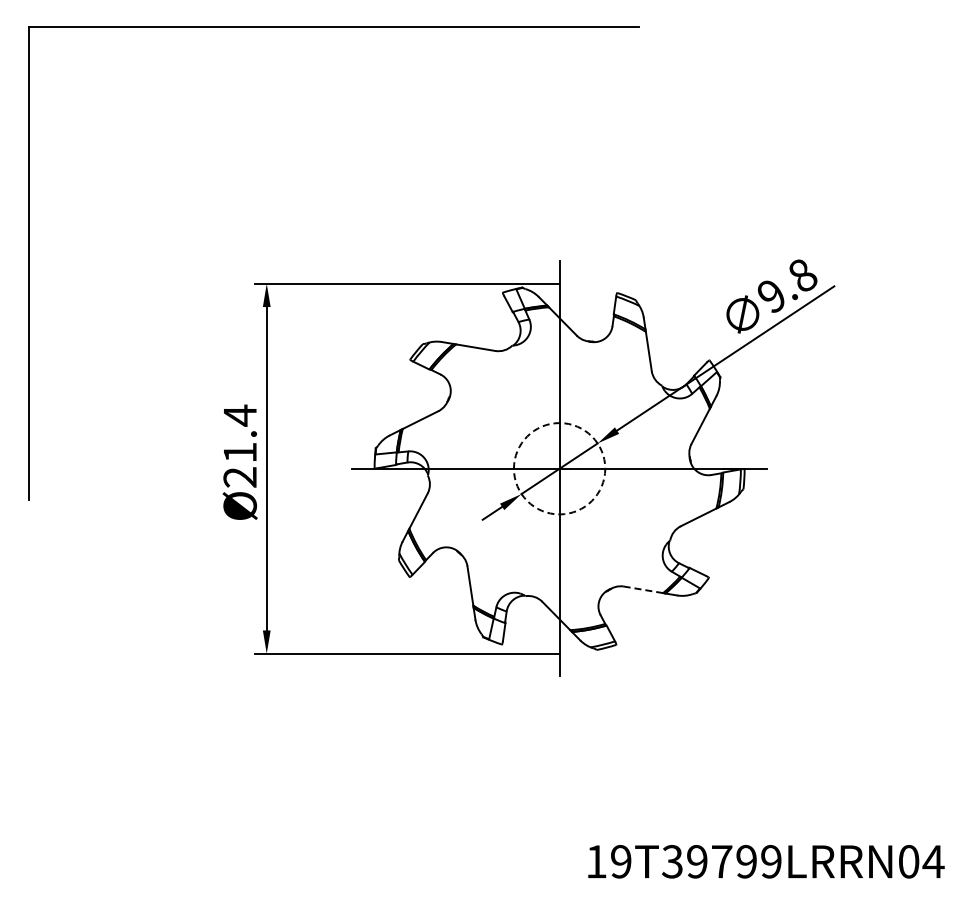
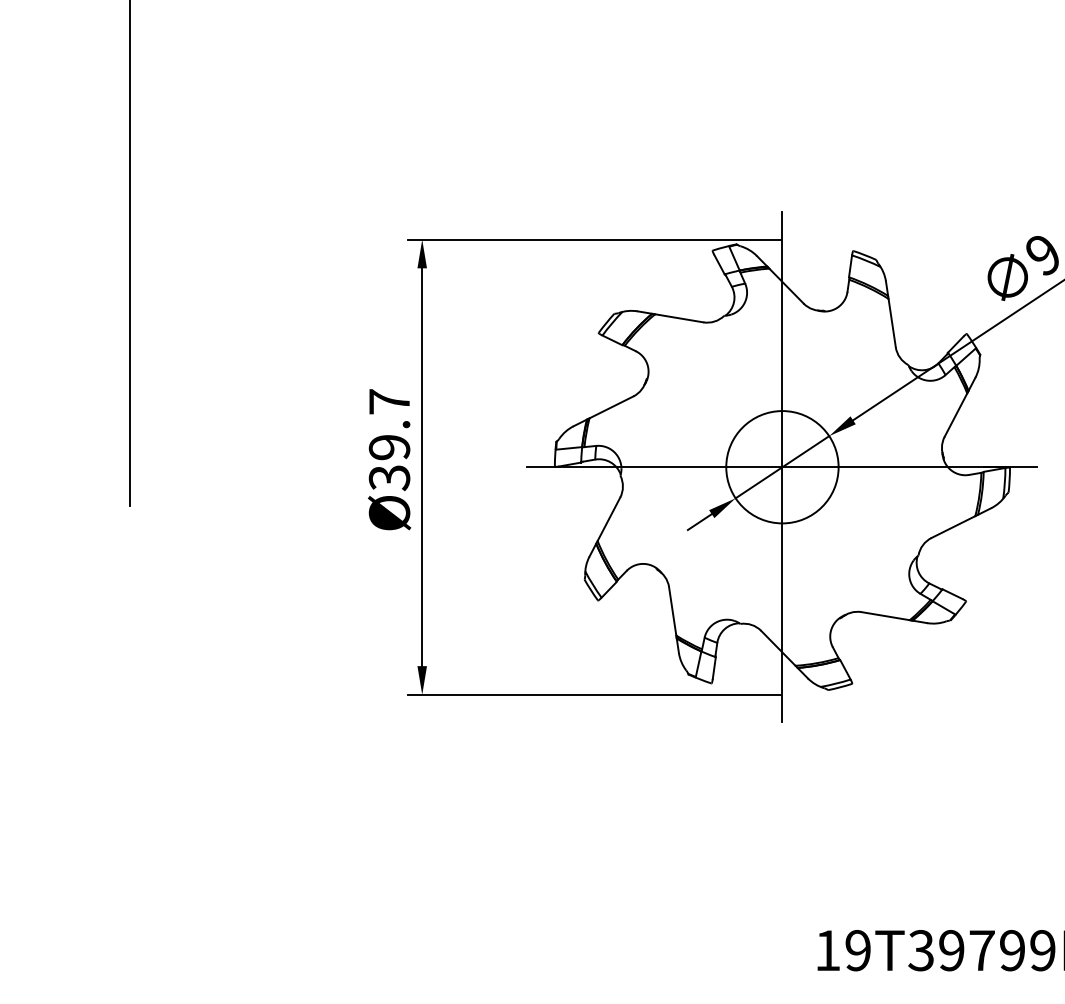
text: (240, 446) -> (389, 439), Ø21.4 -> Ø39.7
circle: (559, 468) -> (782, 466), dashed -> solid
line: (643, 589) -> (885, 615), dashed -> solid

